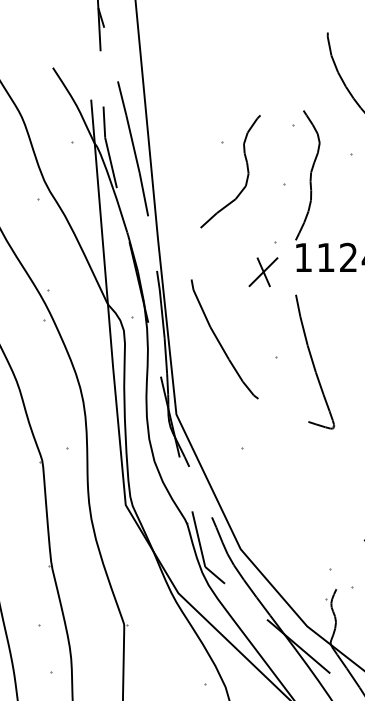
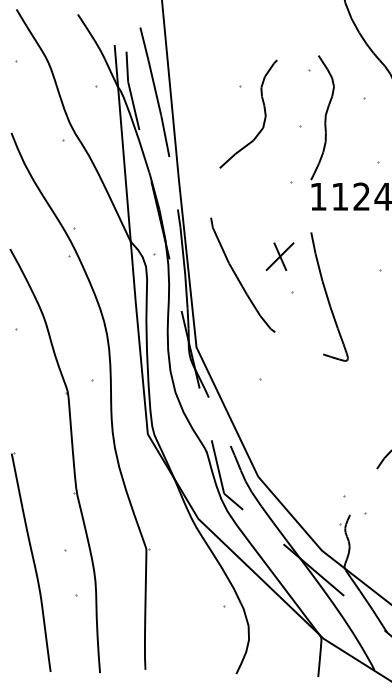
part: (262, 271) -> (279, 256), moved

